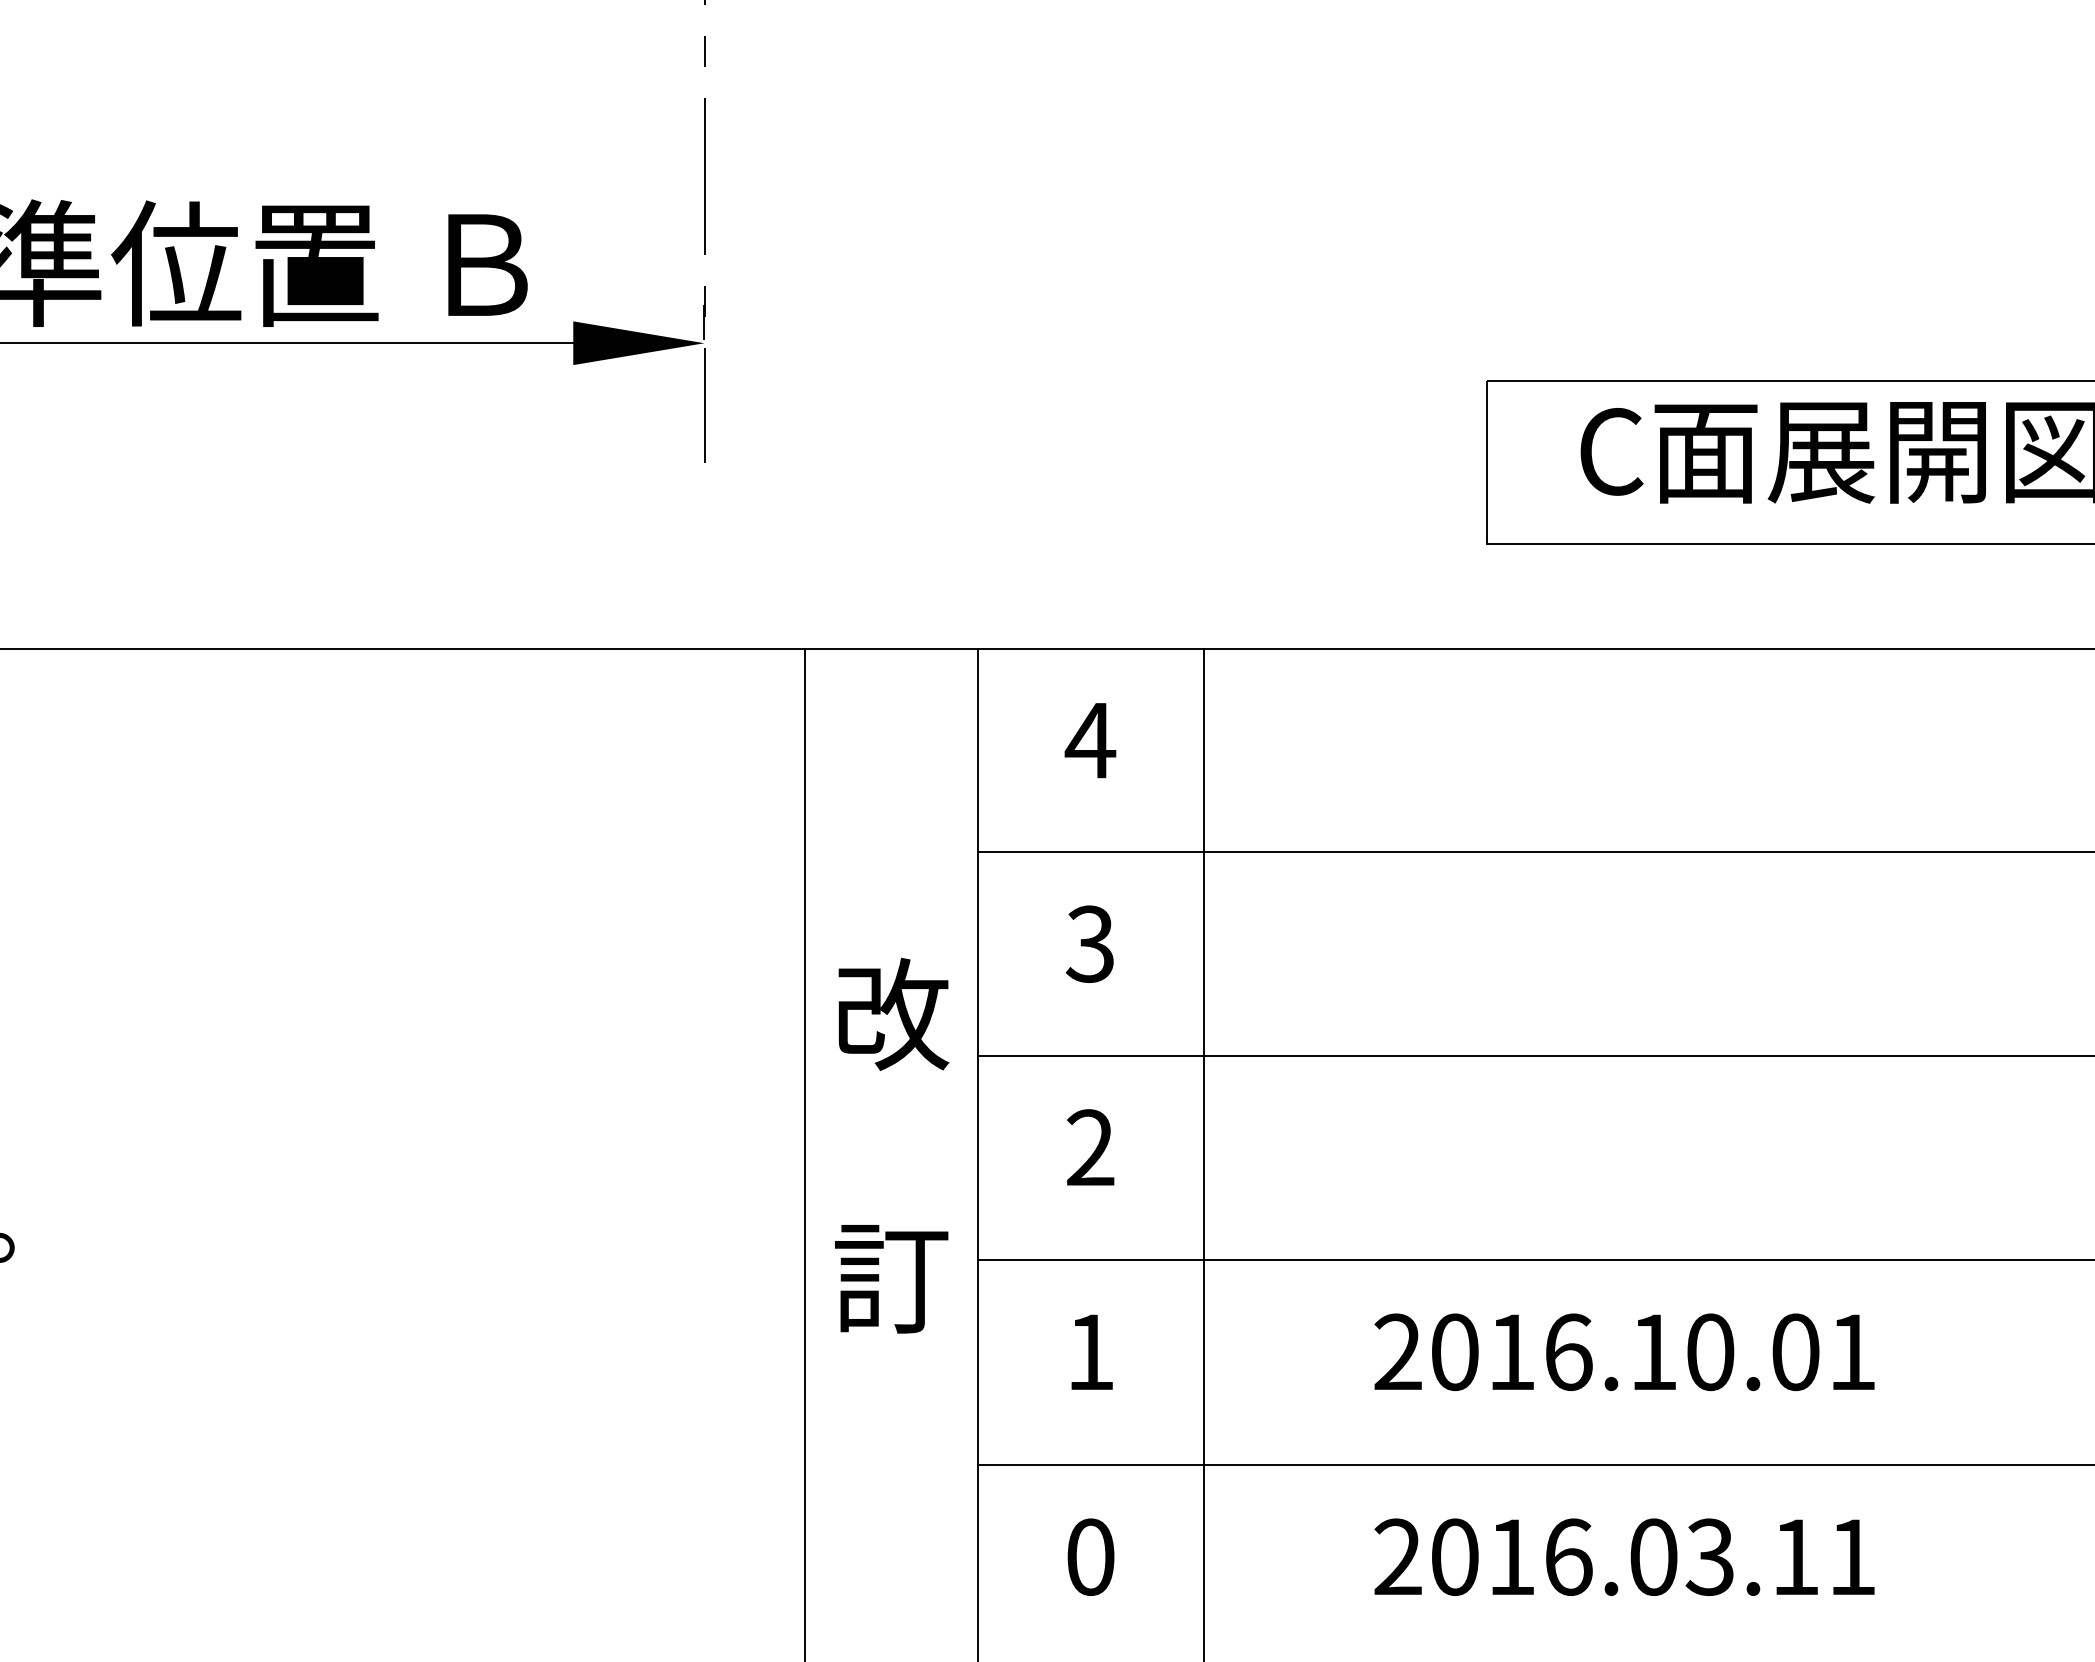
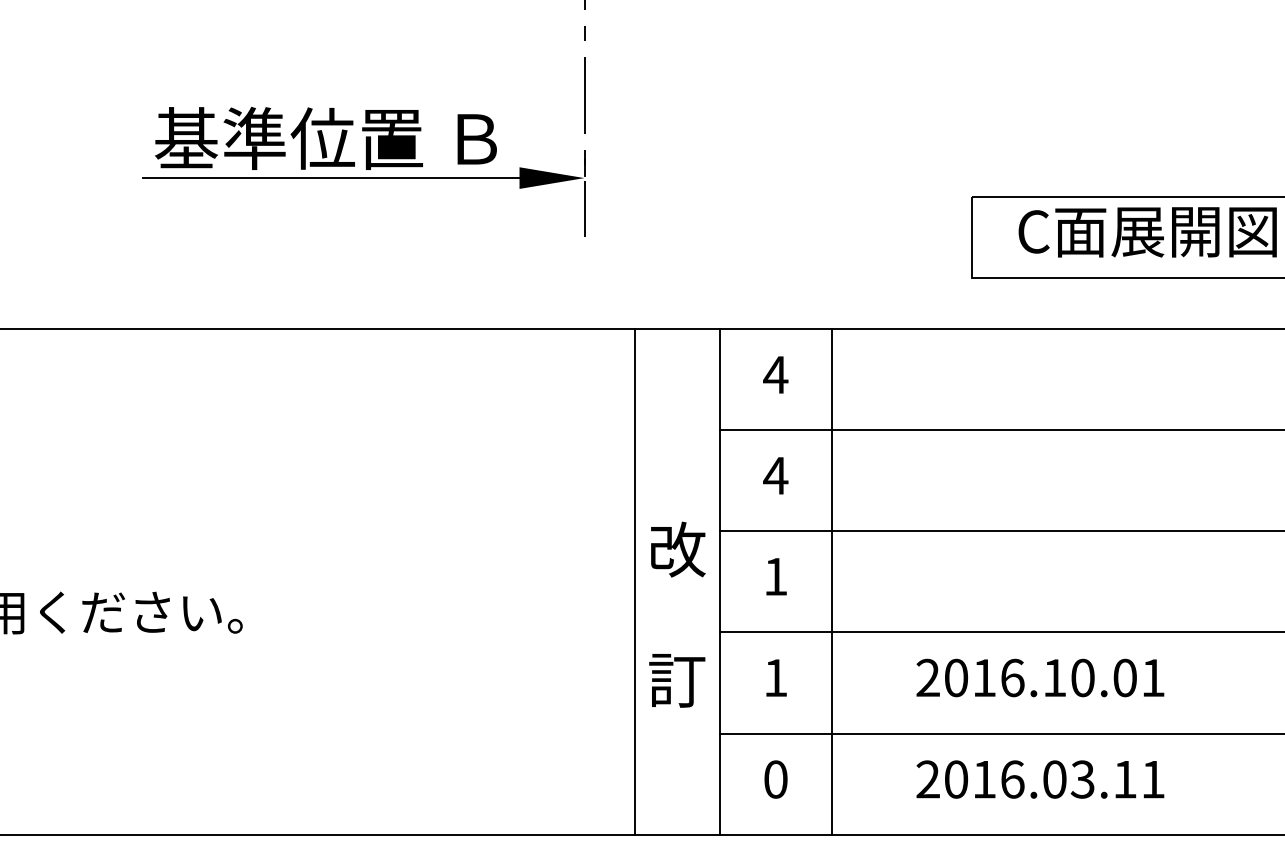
text: (1089, 943) -> (775, 475), 3 -> 4
text: (892, 1145) -> (677, 614), moved
text: (1089, 1147) -> (775, 576), 2 -> 1

